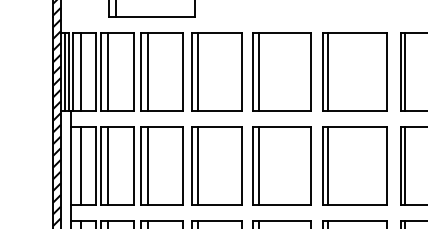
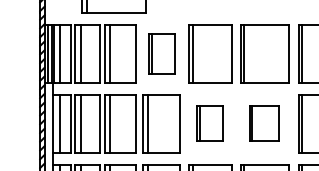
part: (216, 71) -> (161, 53), size x0.7
part: (281, 165) -> (209, 123), size x0.6
part: (354, 165) -> (264, 123), size x0.6

